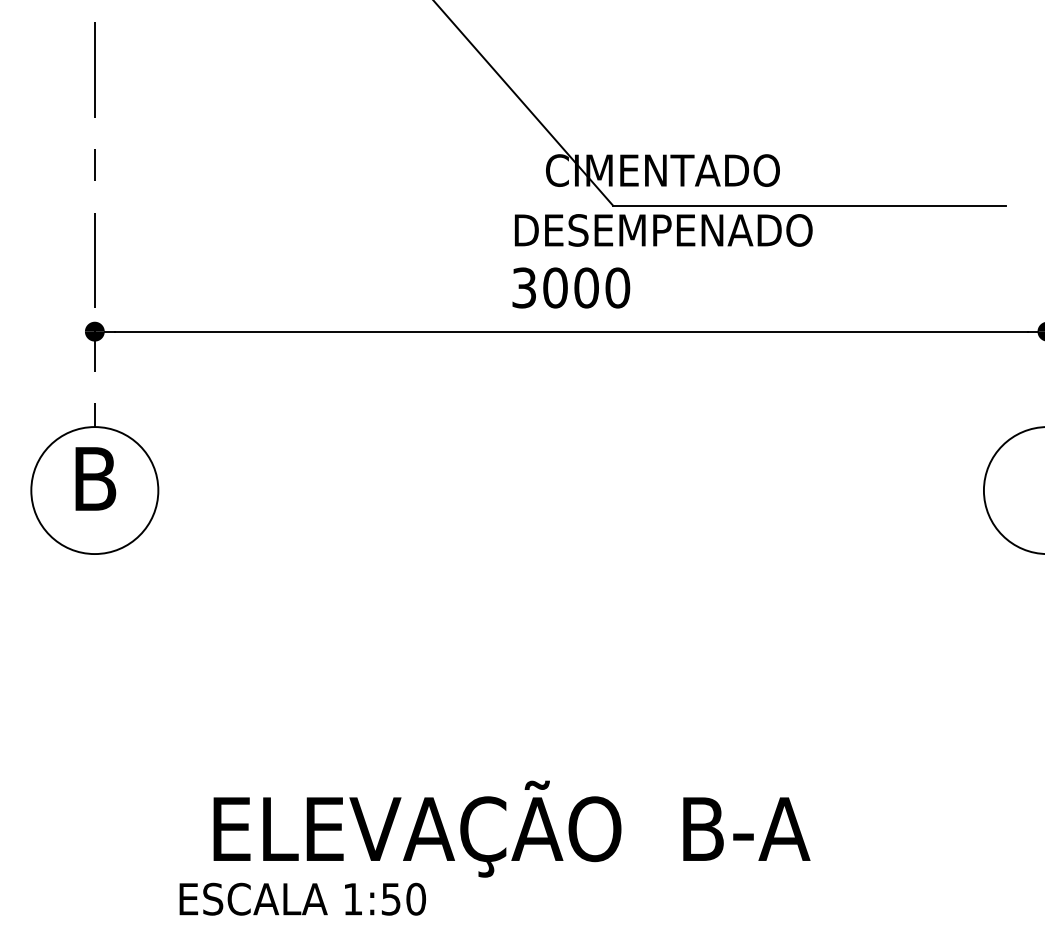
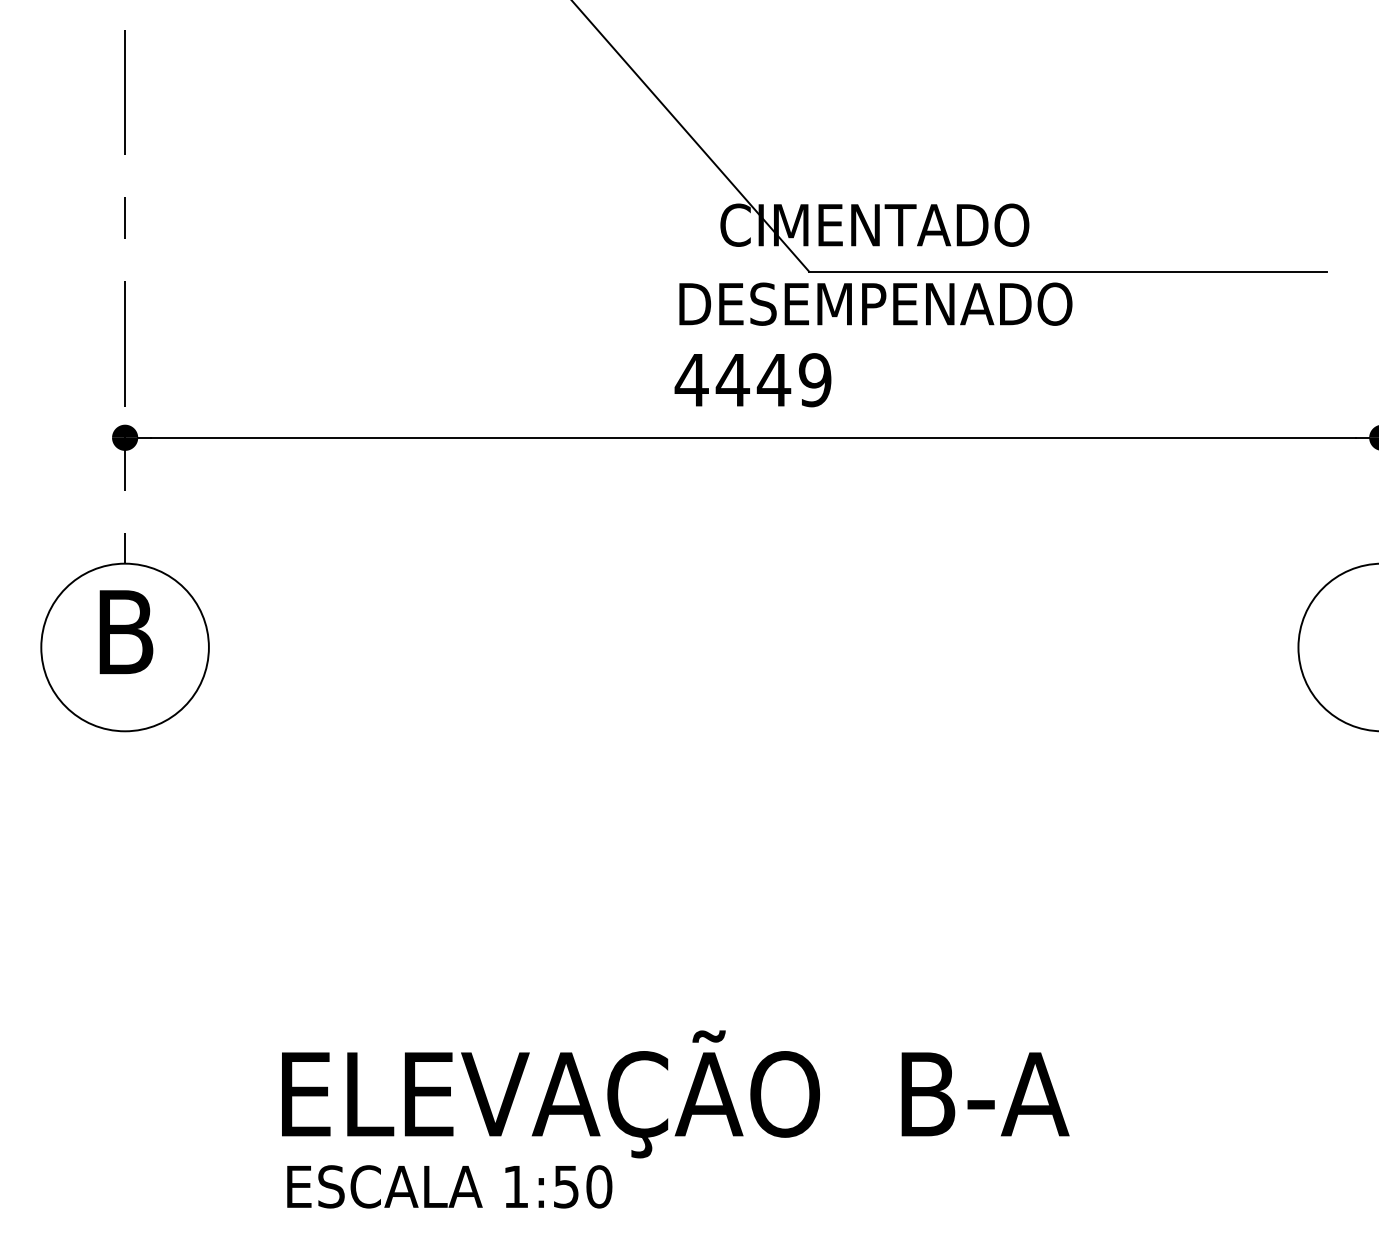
text: (570, 287) -> (752, 379), 3000 -> 4449
text: (302, 898) -> (449, 1185), moved

